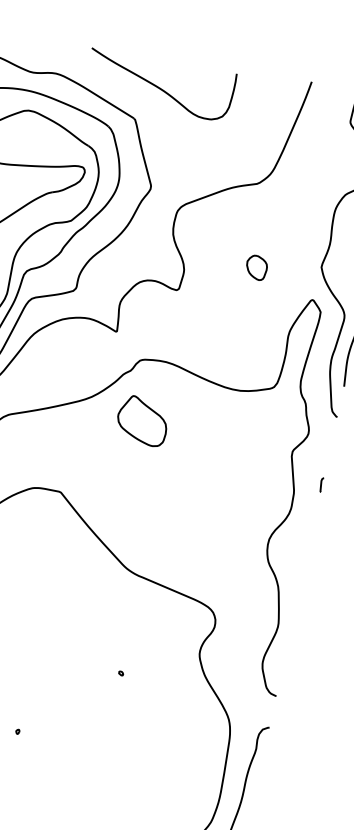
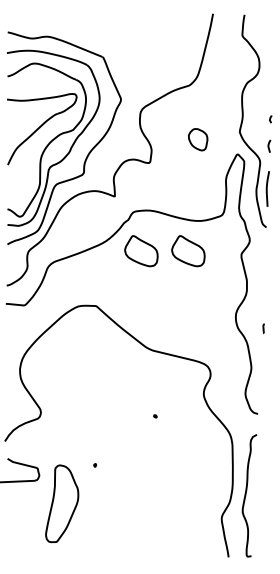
curve: (159, 86) -> (115, 33), removed
part: (255, 267) -> (197, 139), size x1.4
part: (213, 433) -> (188, 251), added
curve: (321, 484) -> (263, 328), moved

